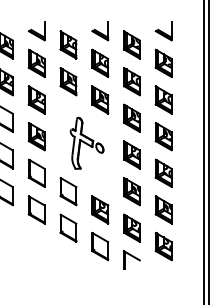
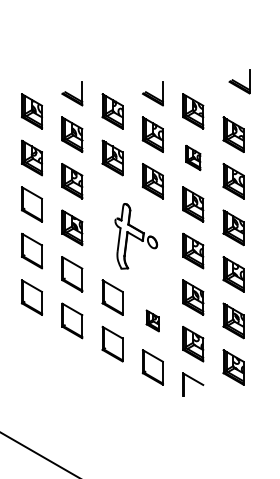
part: (163, 30) -> (239, 81), moved
part: (132, 81) -> (193, 157), size x0.7
part: (99, 209) -> (152, 320), size x0.6

